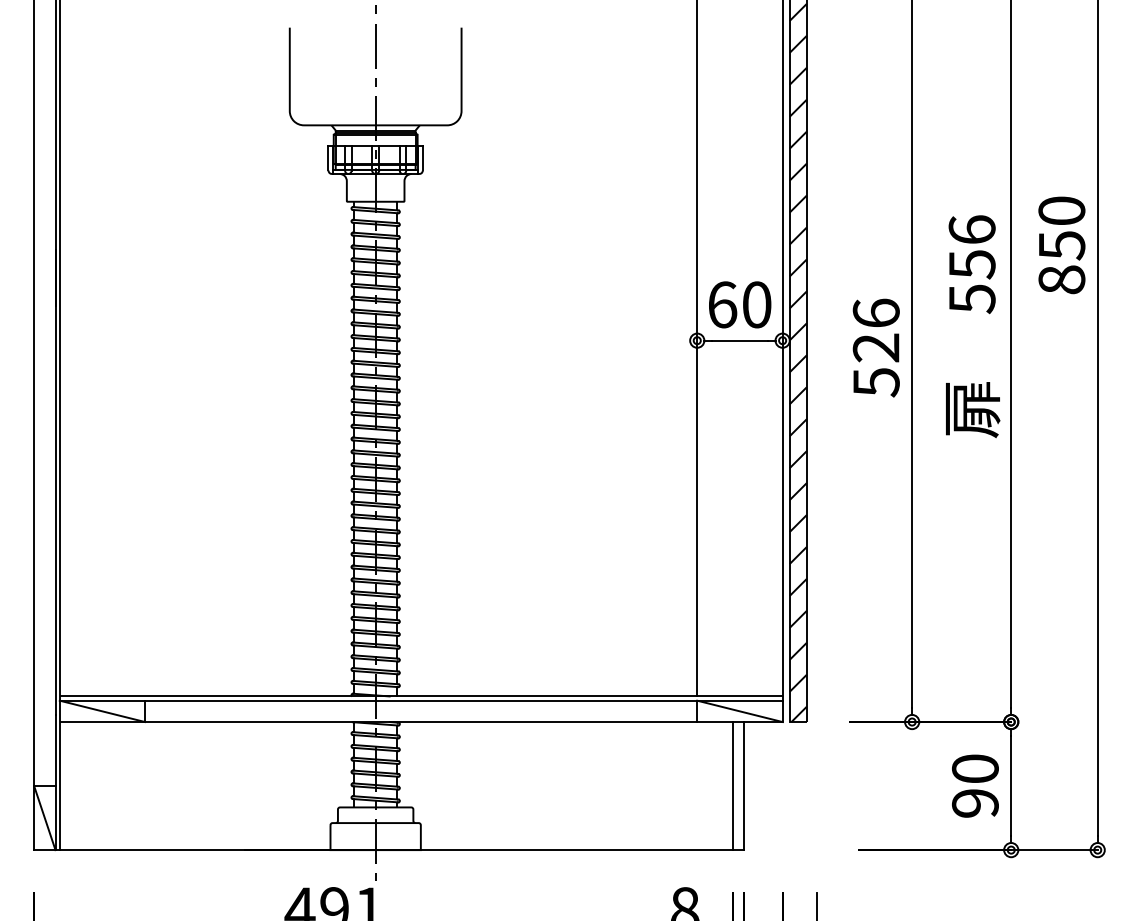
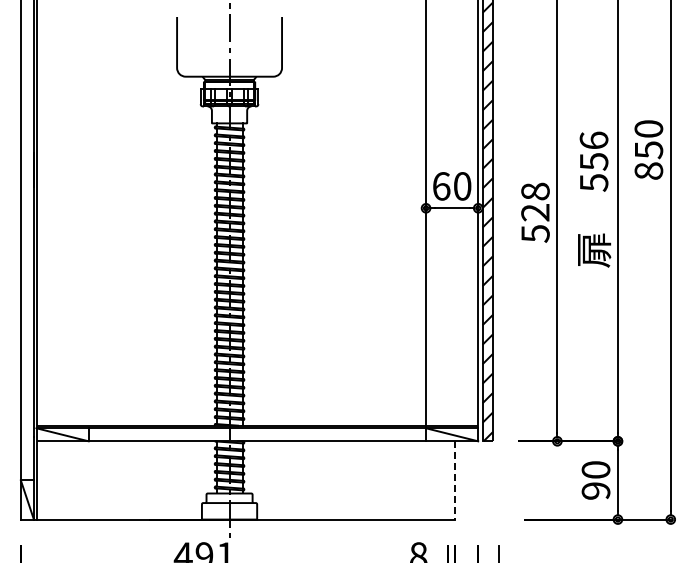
text: (876, 313) -> (535, 191), 526 -> 528
line: (732, 786) -> (447, 480), removed
line: (743, 786) -> (454, 480), solid -> dashed

